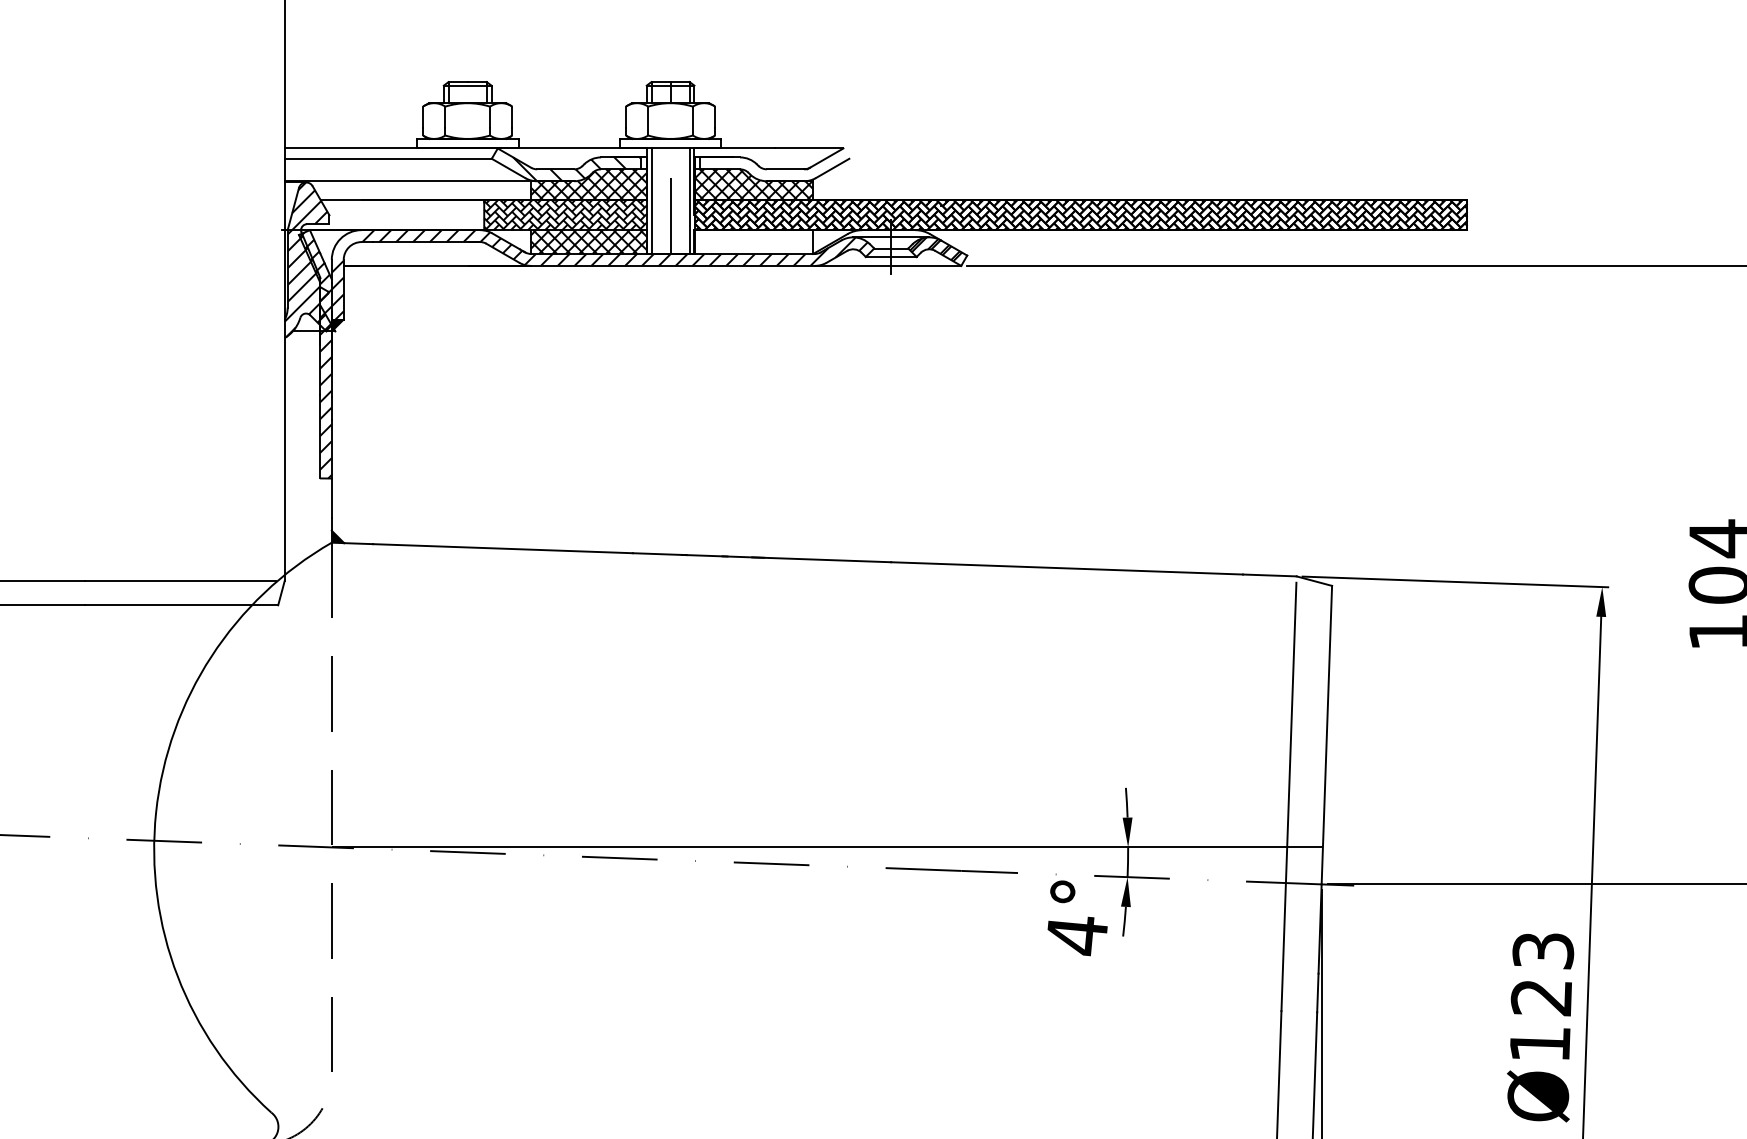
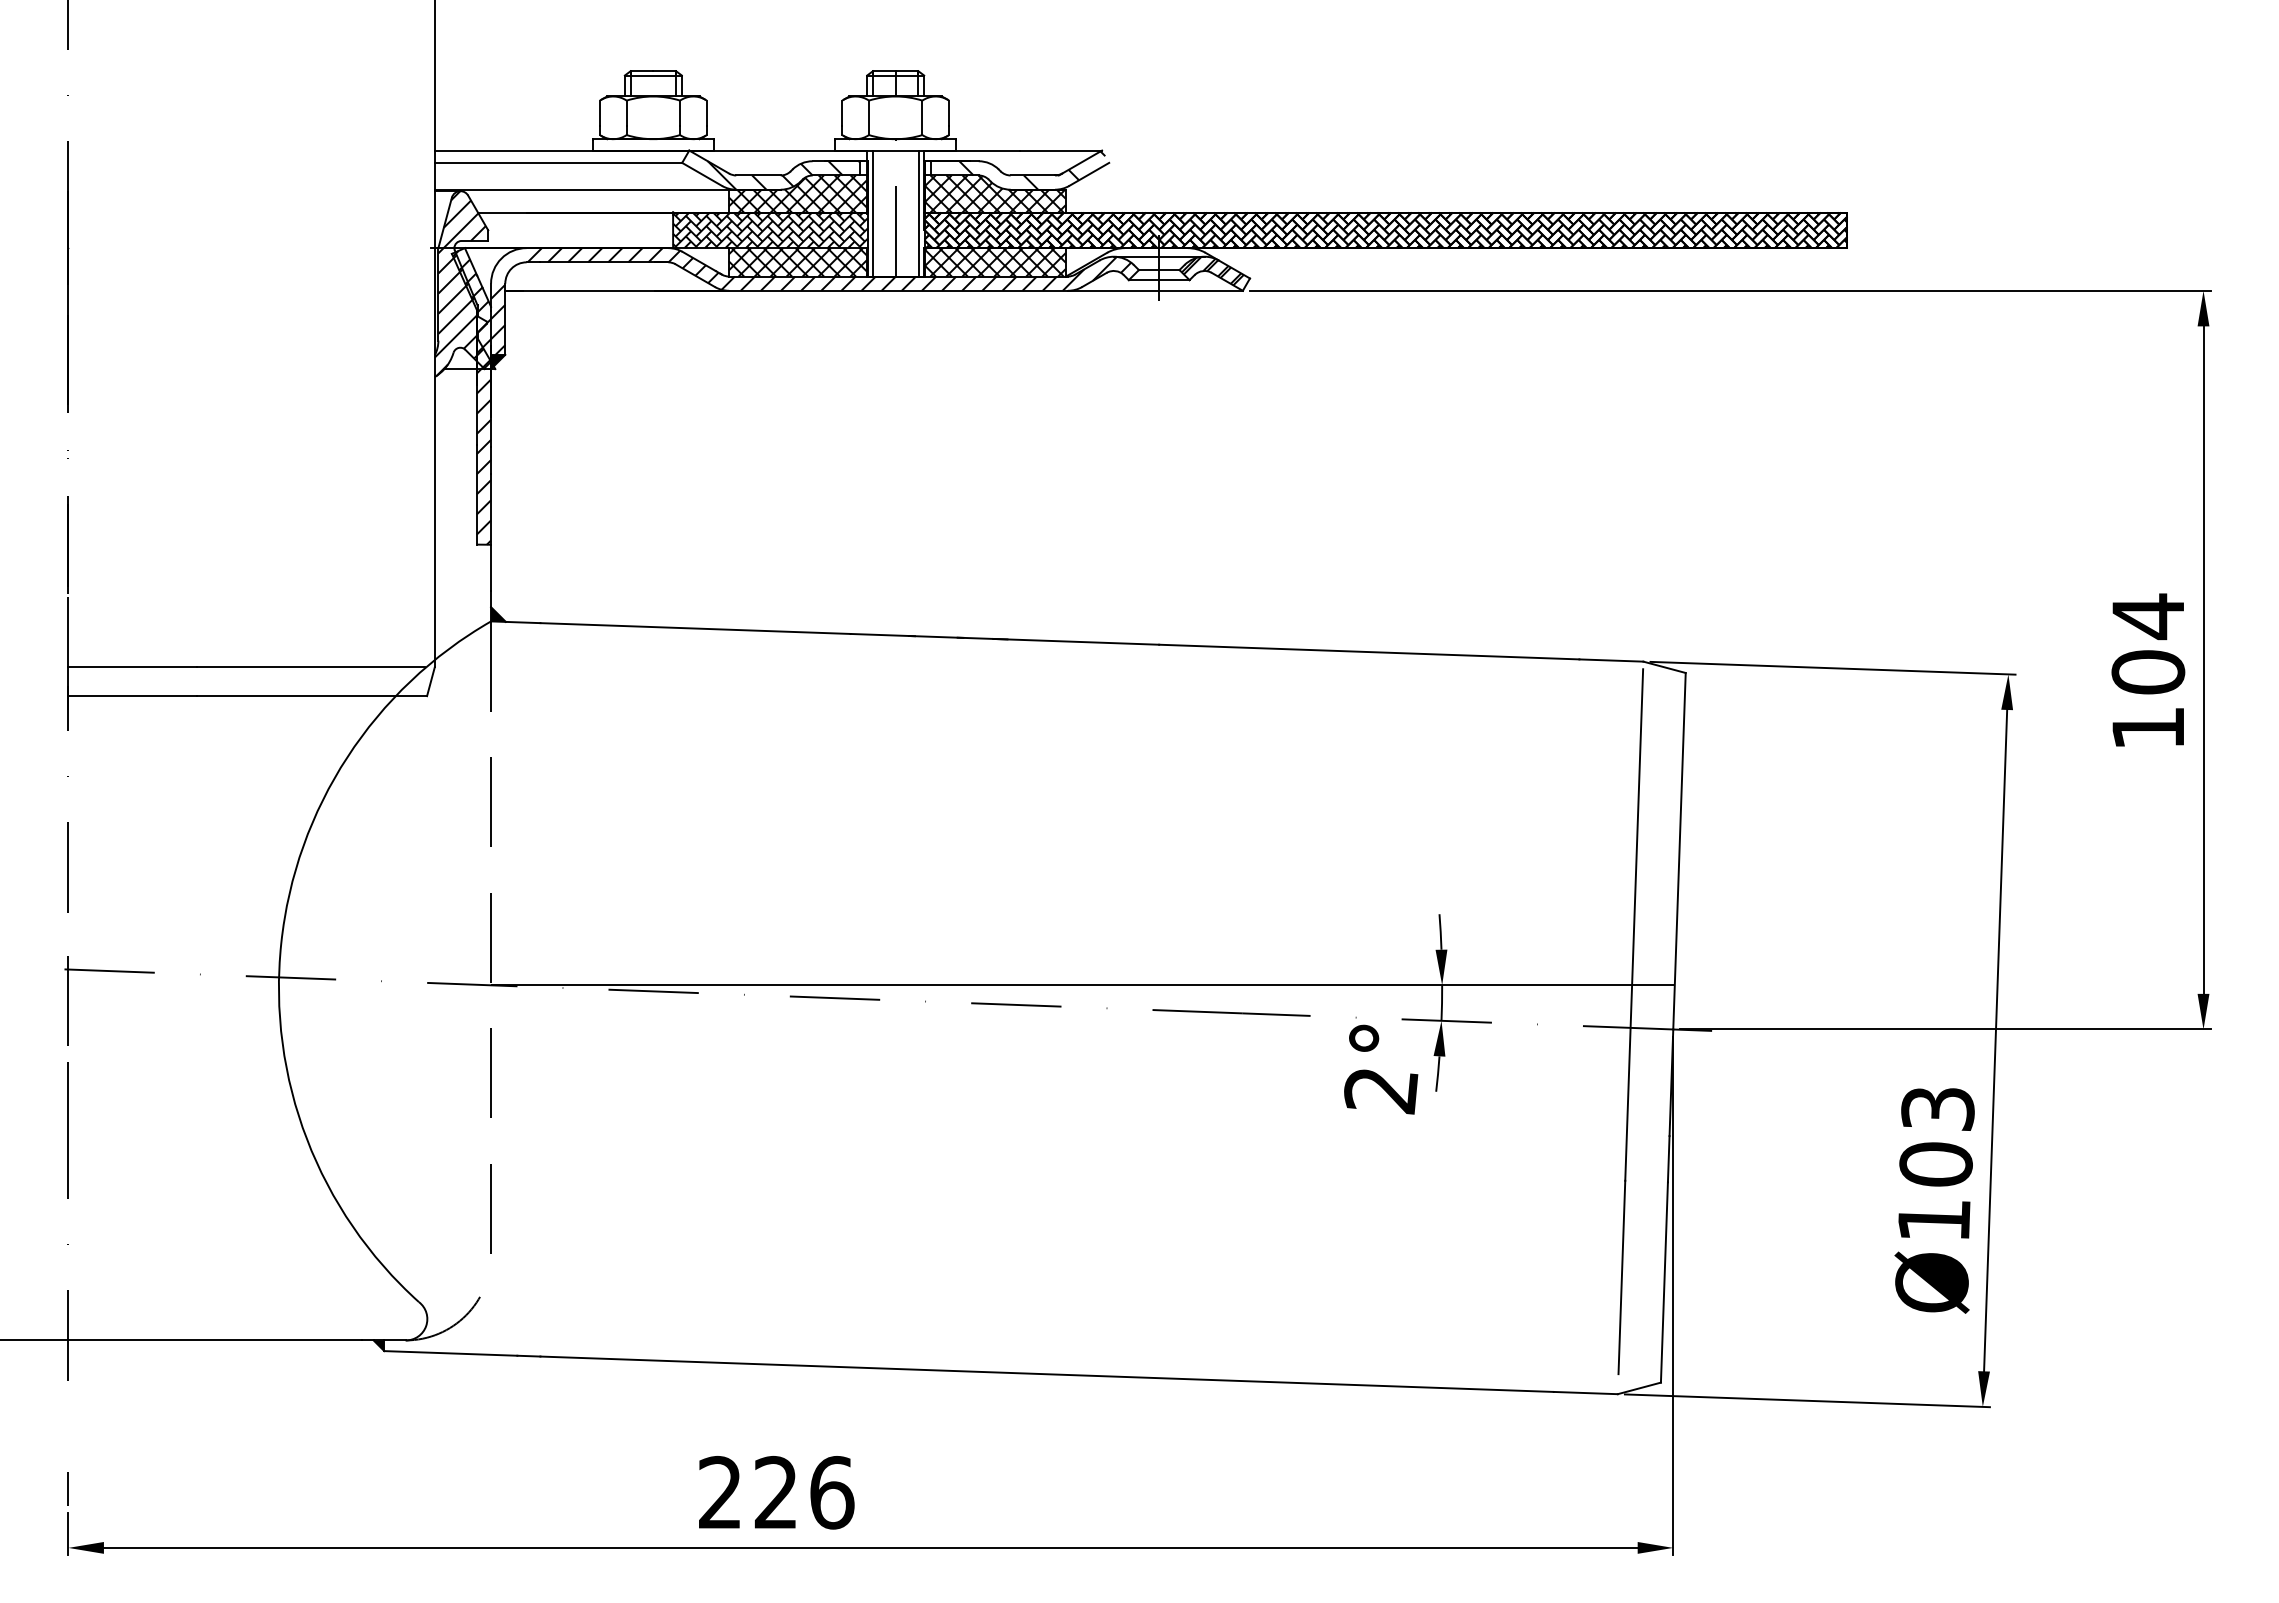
hatch: (785, 165) -> (1032, 170), added
hatch: (753, 242) -> (994, 262), added
text: (1077, 936) -> (1381, 1091), 4° -> 2°
text: (1541, 997) -> (1935, 1164), Ø123 -> Ø103

